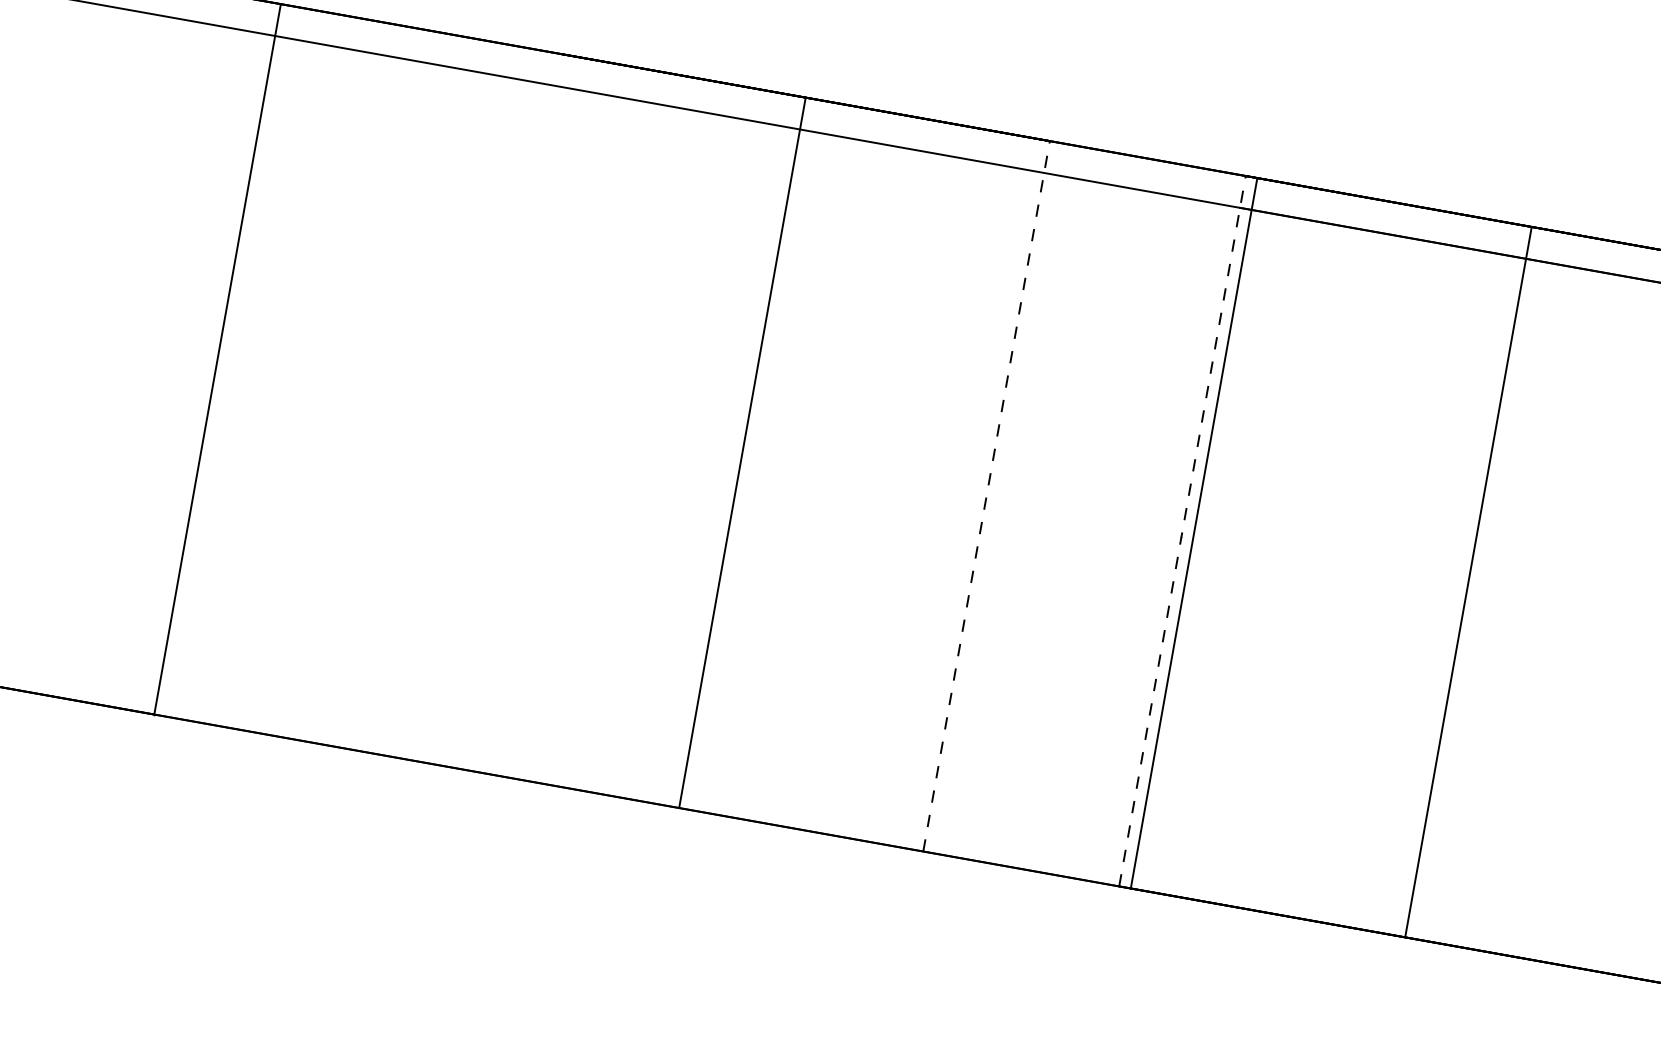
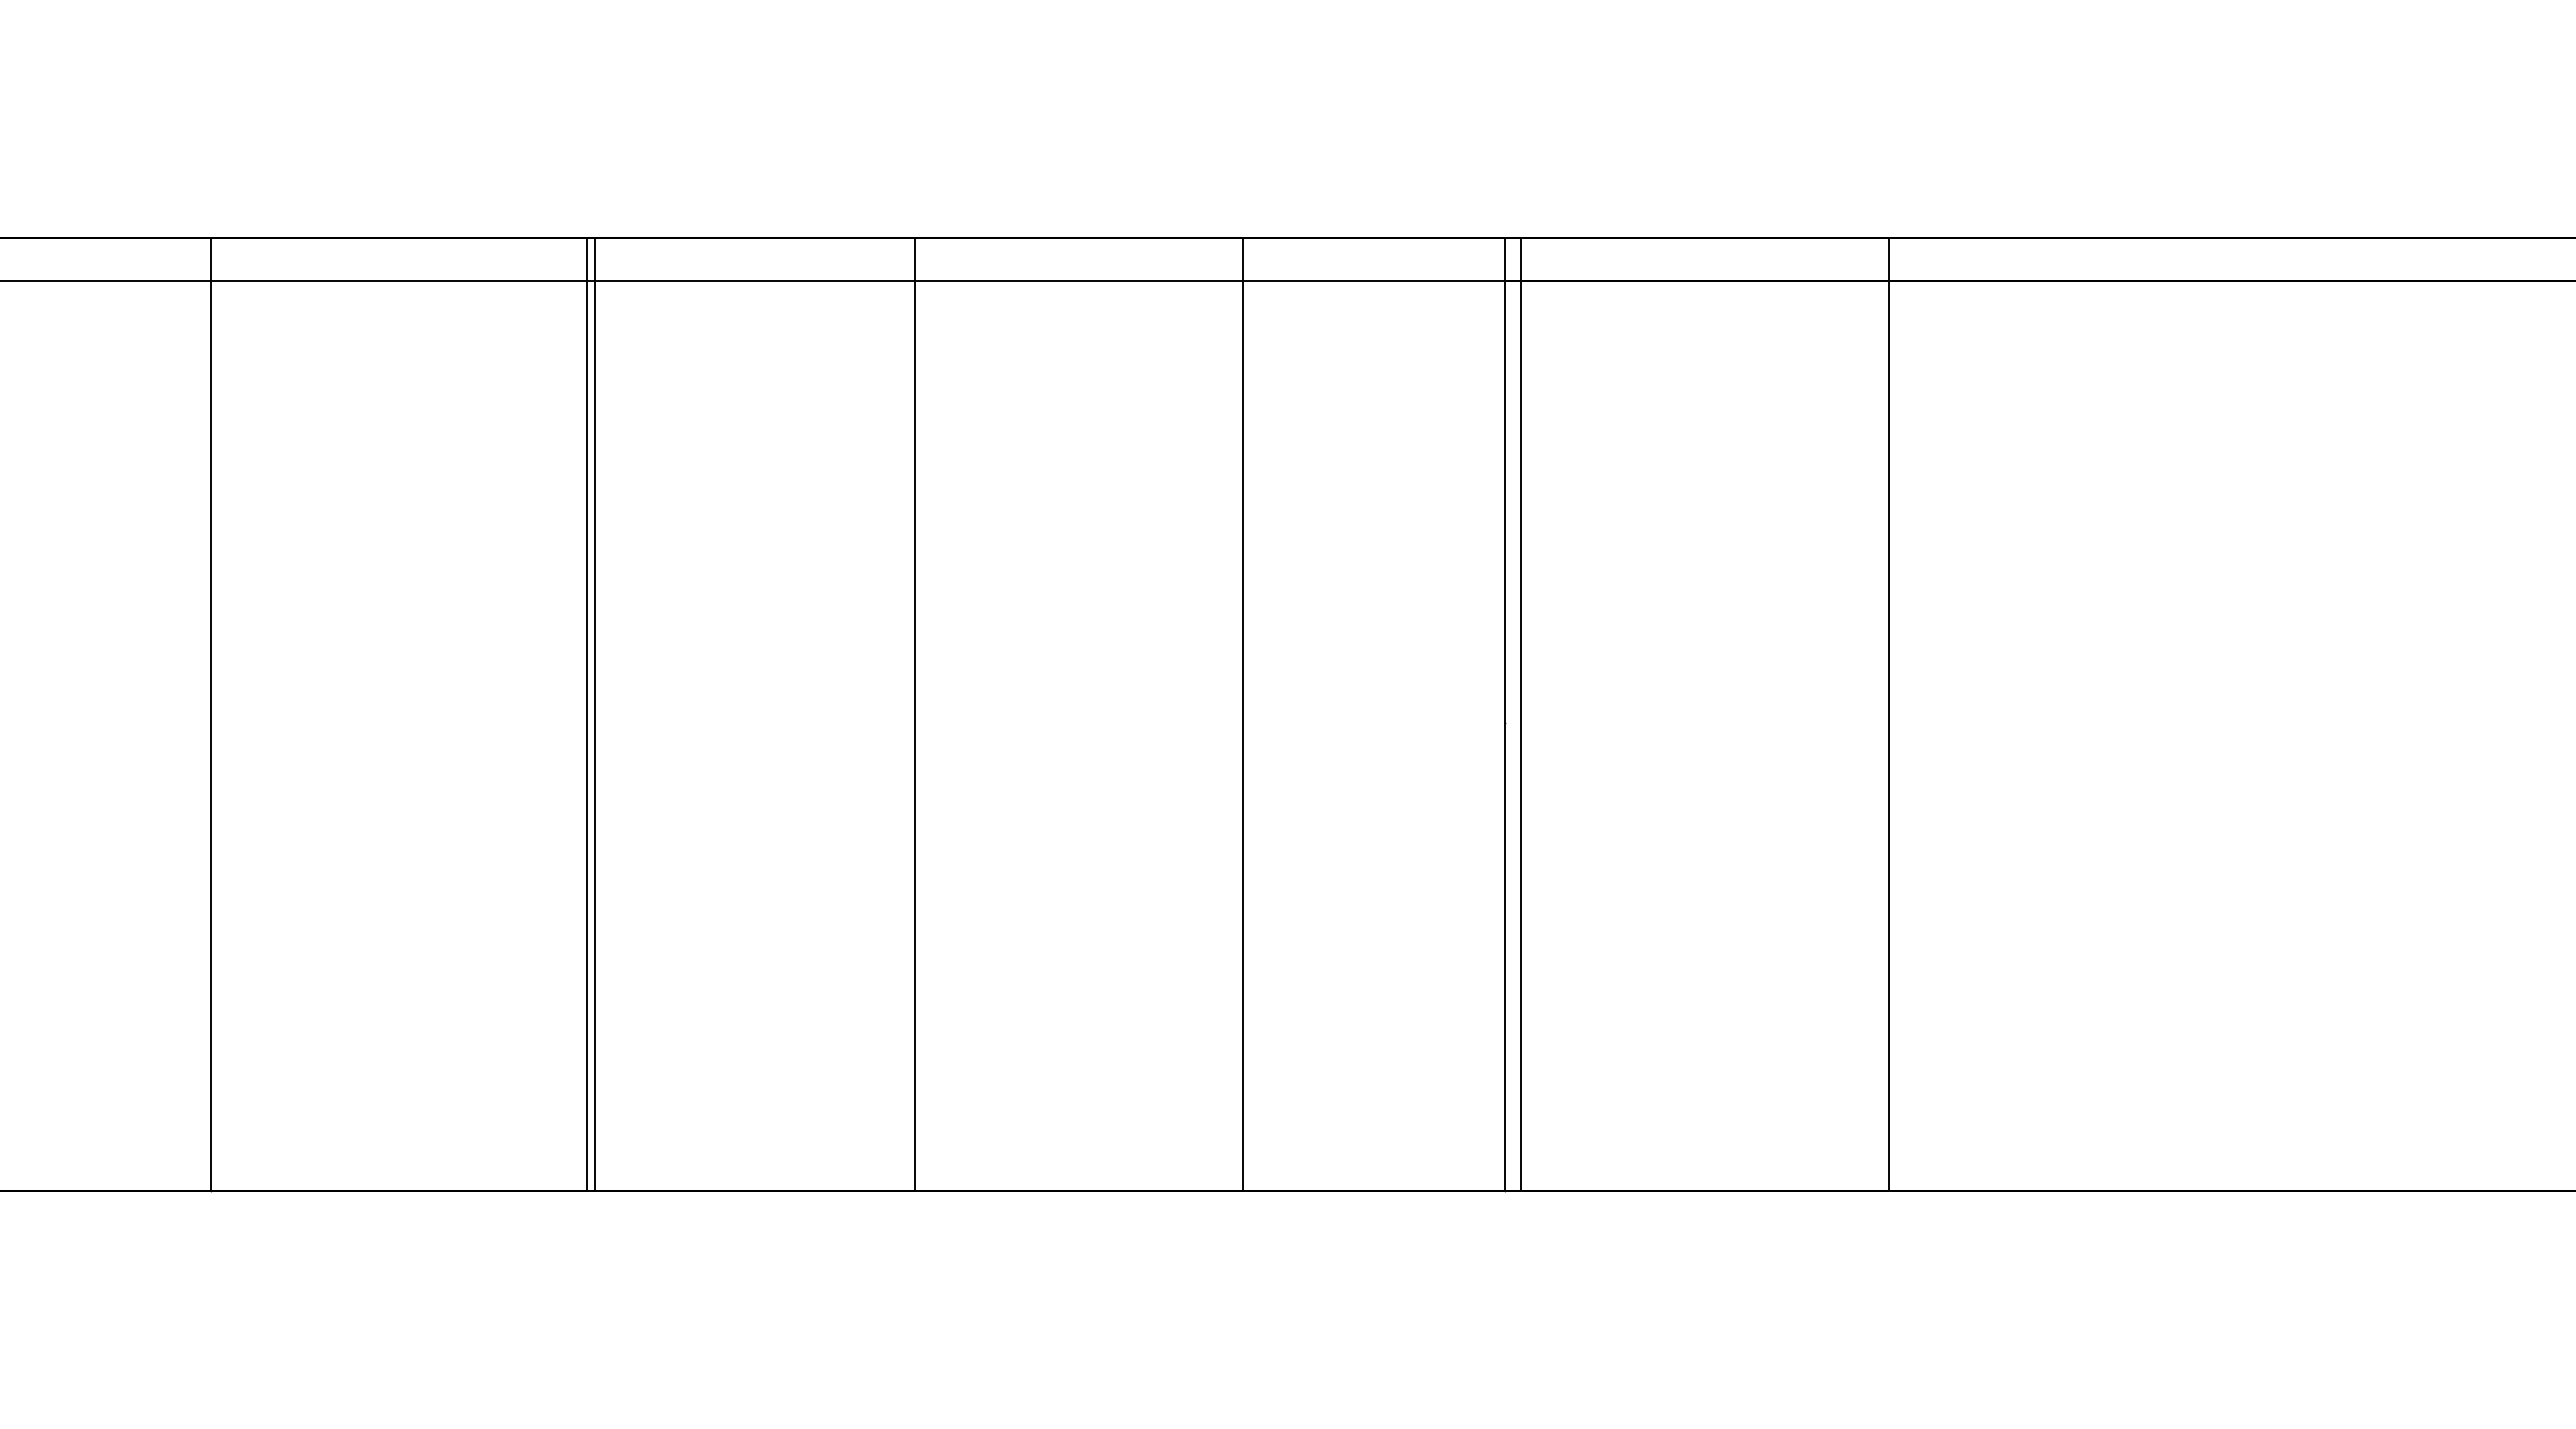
line: (498, 409) -> (587, 714), added
line: (503, 410) -> (594, 714), added
line: (986, 496) -> (1242, 714), dashed -> solid
line: (1182, 531) -> (1505, 714), dashed -> solid

